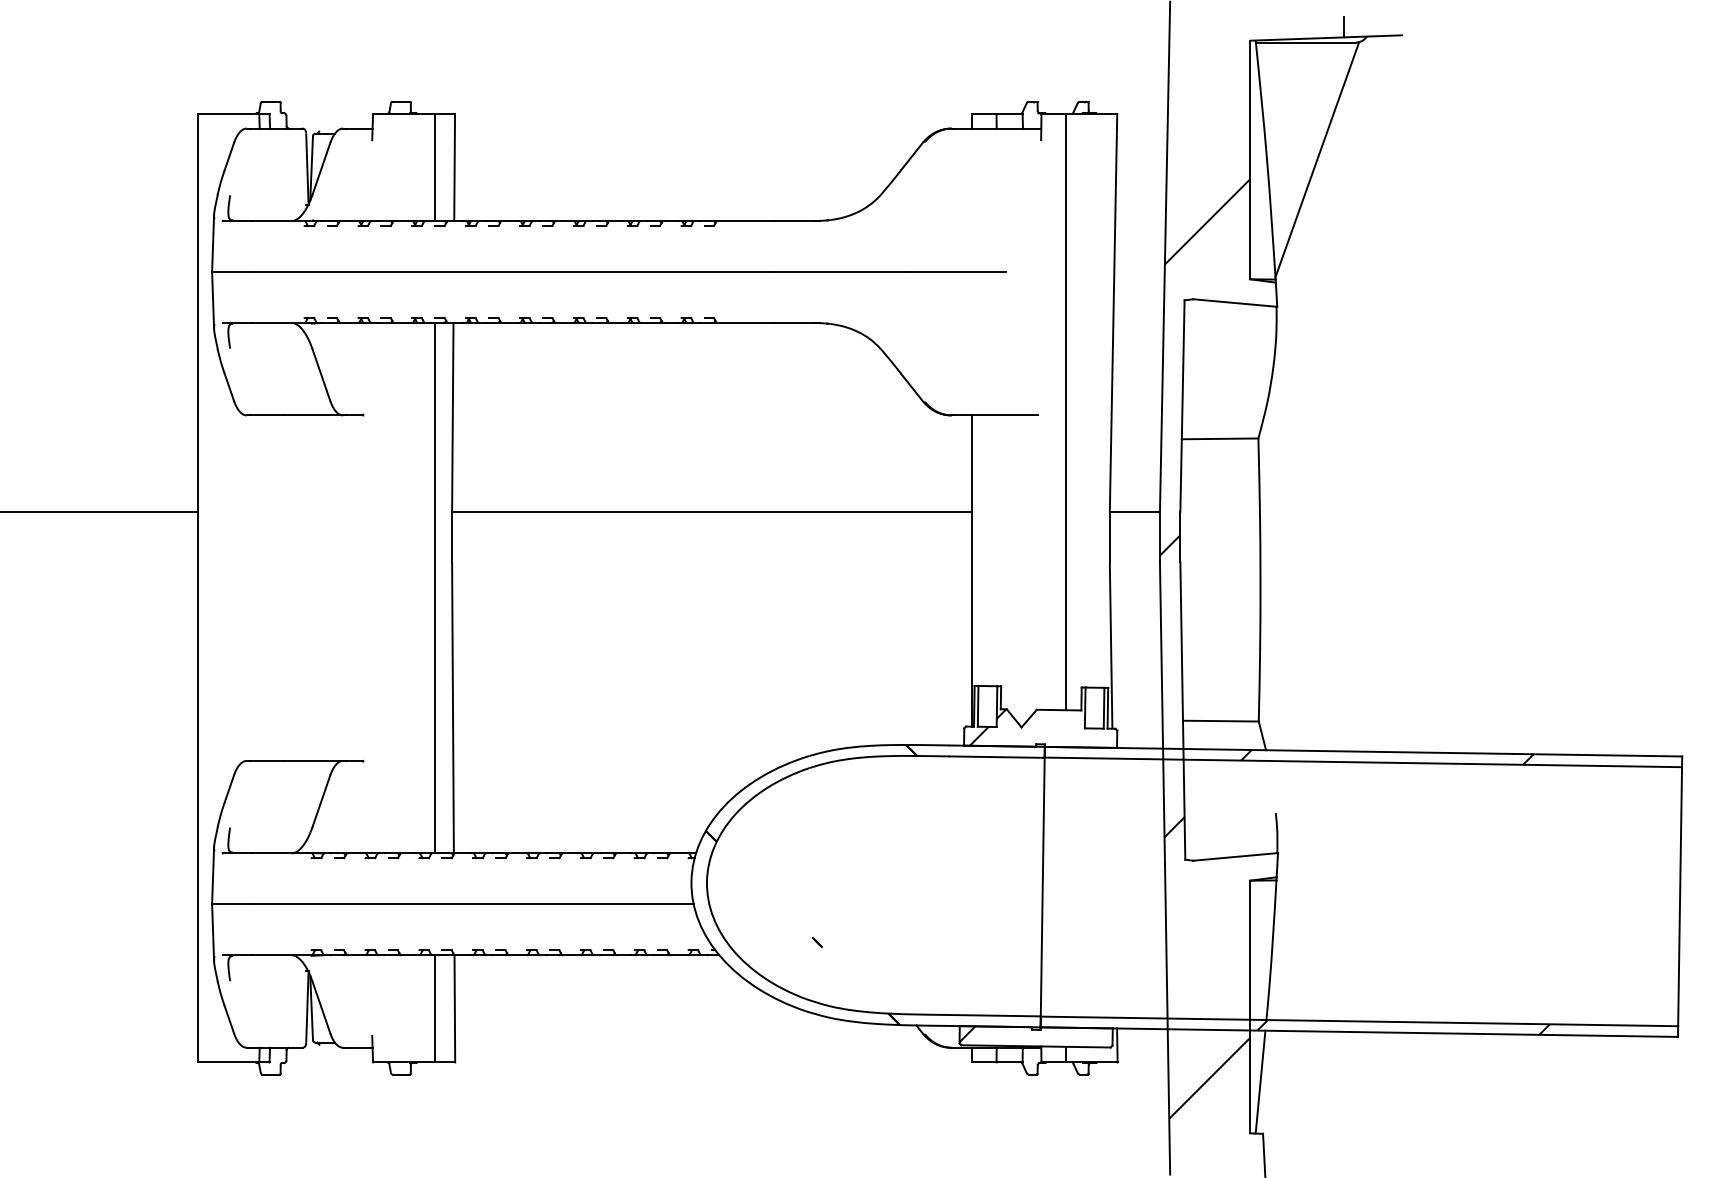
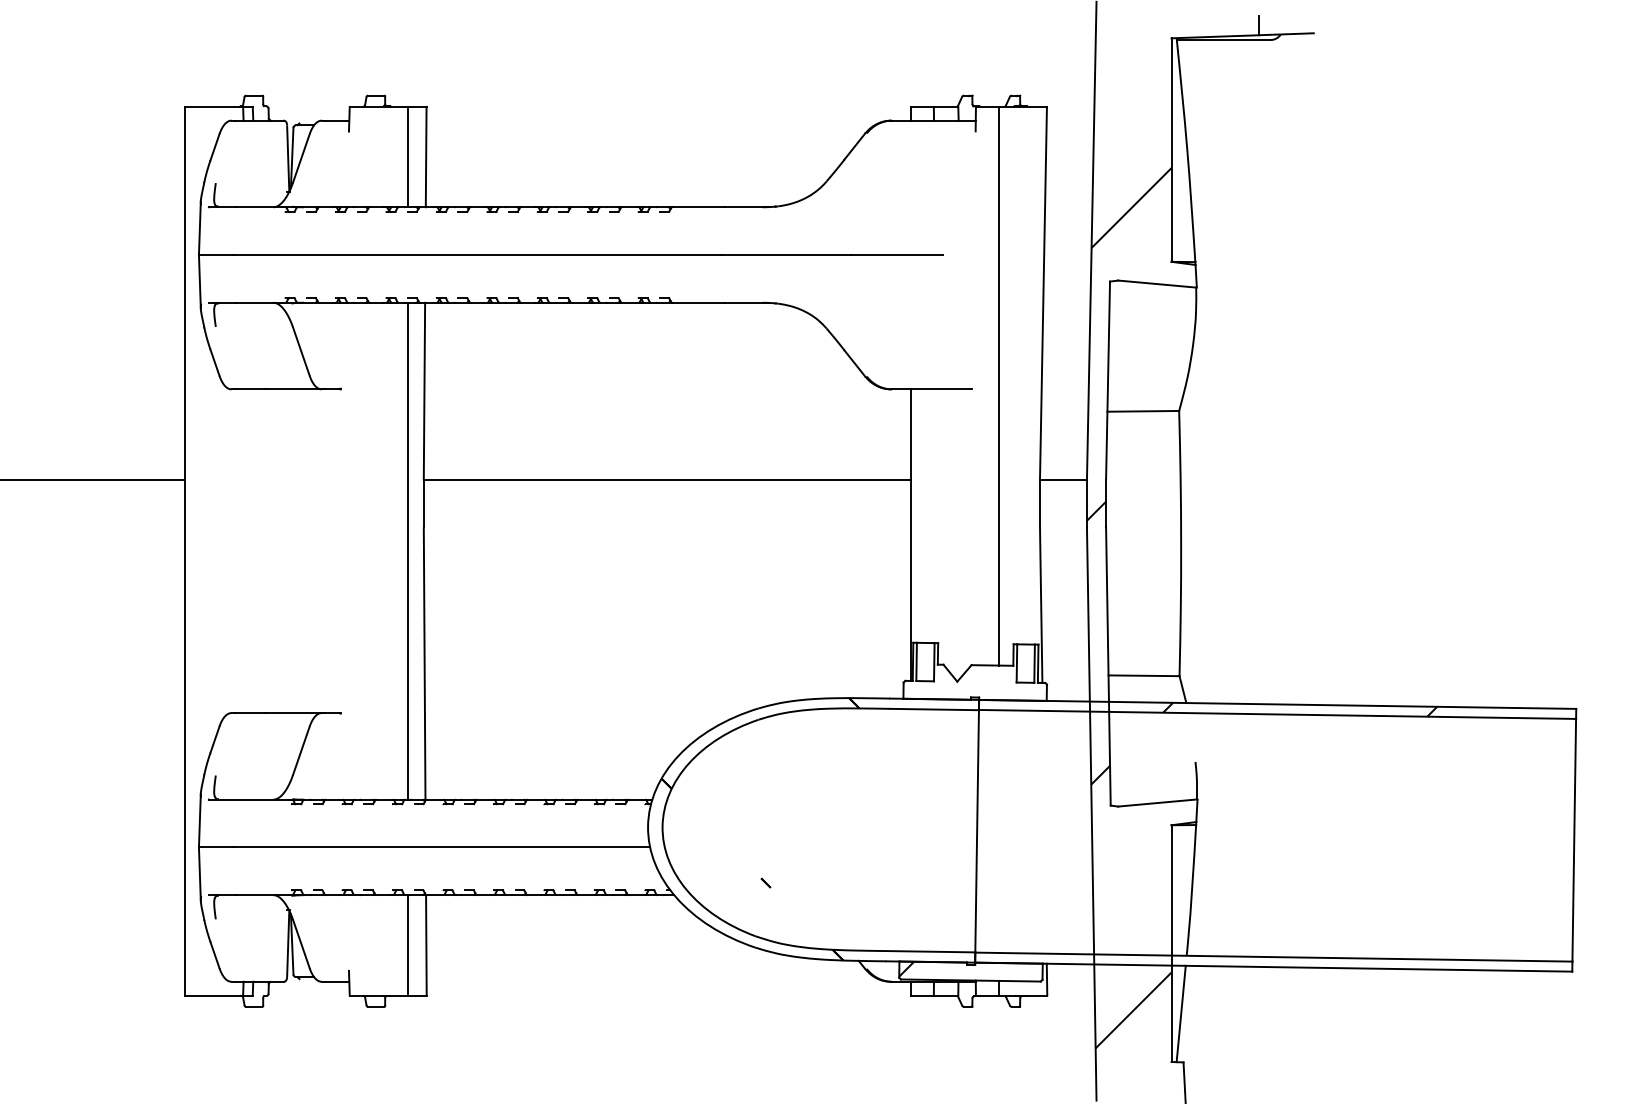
line: (1317, 159) -> (1234, 149), removed
hatch: (987, 727) -> (925, 681), removed
hatch: (1403, 1027) -> (1315, 962), removed

